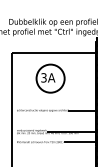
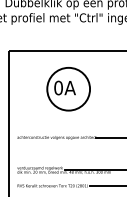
text: (43, 77) -> (57, 87), 3A -> 0A

